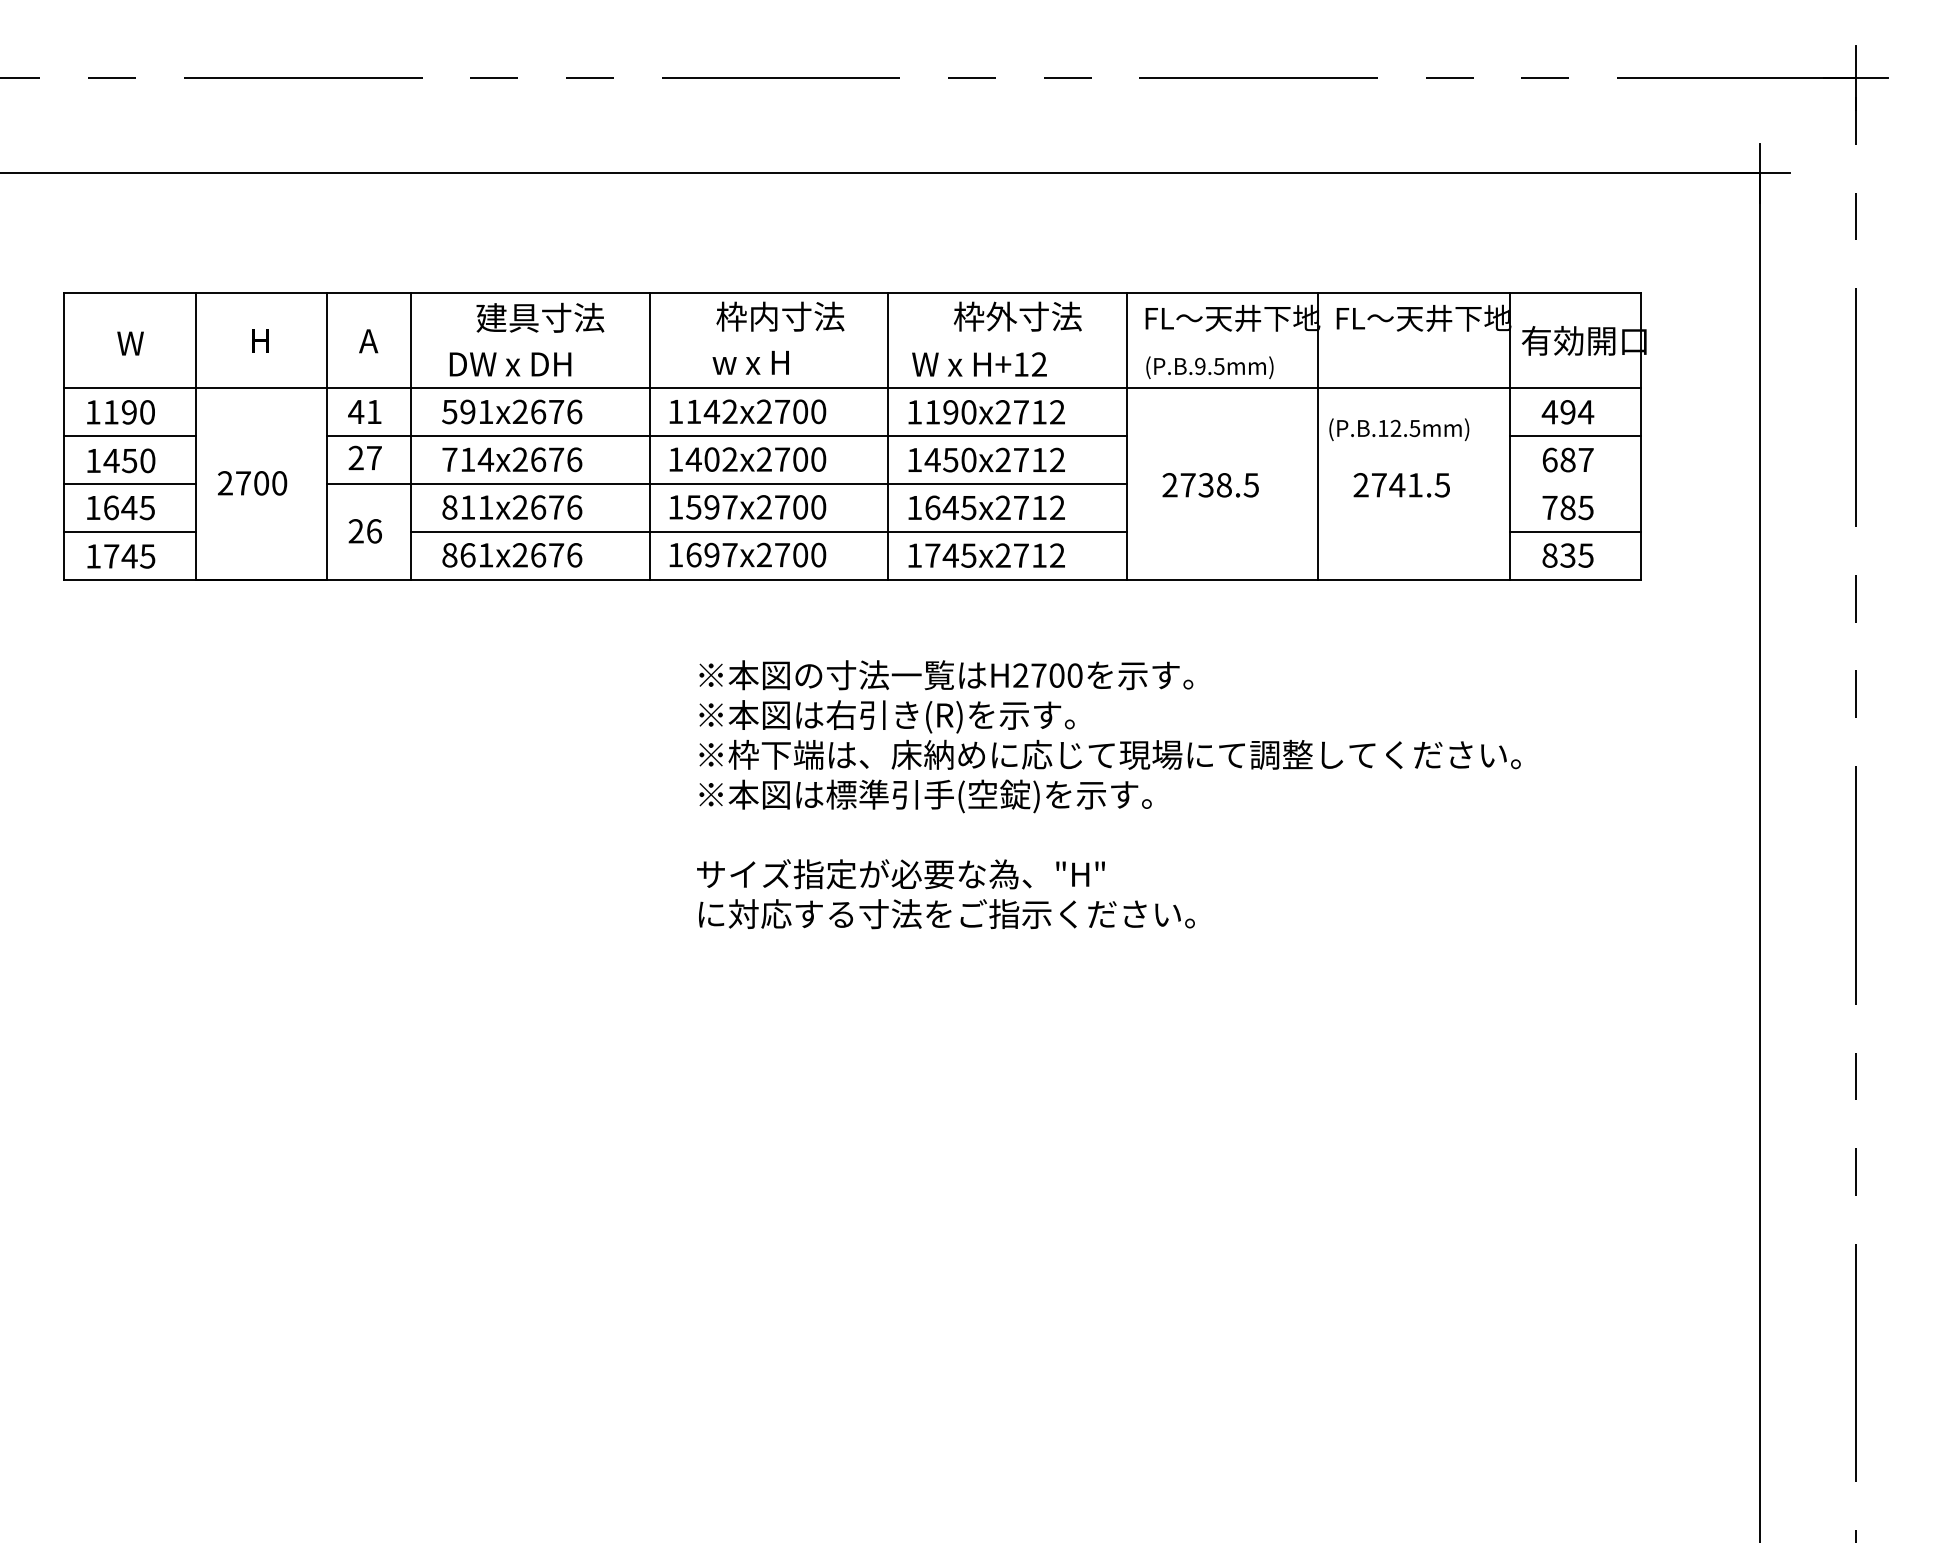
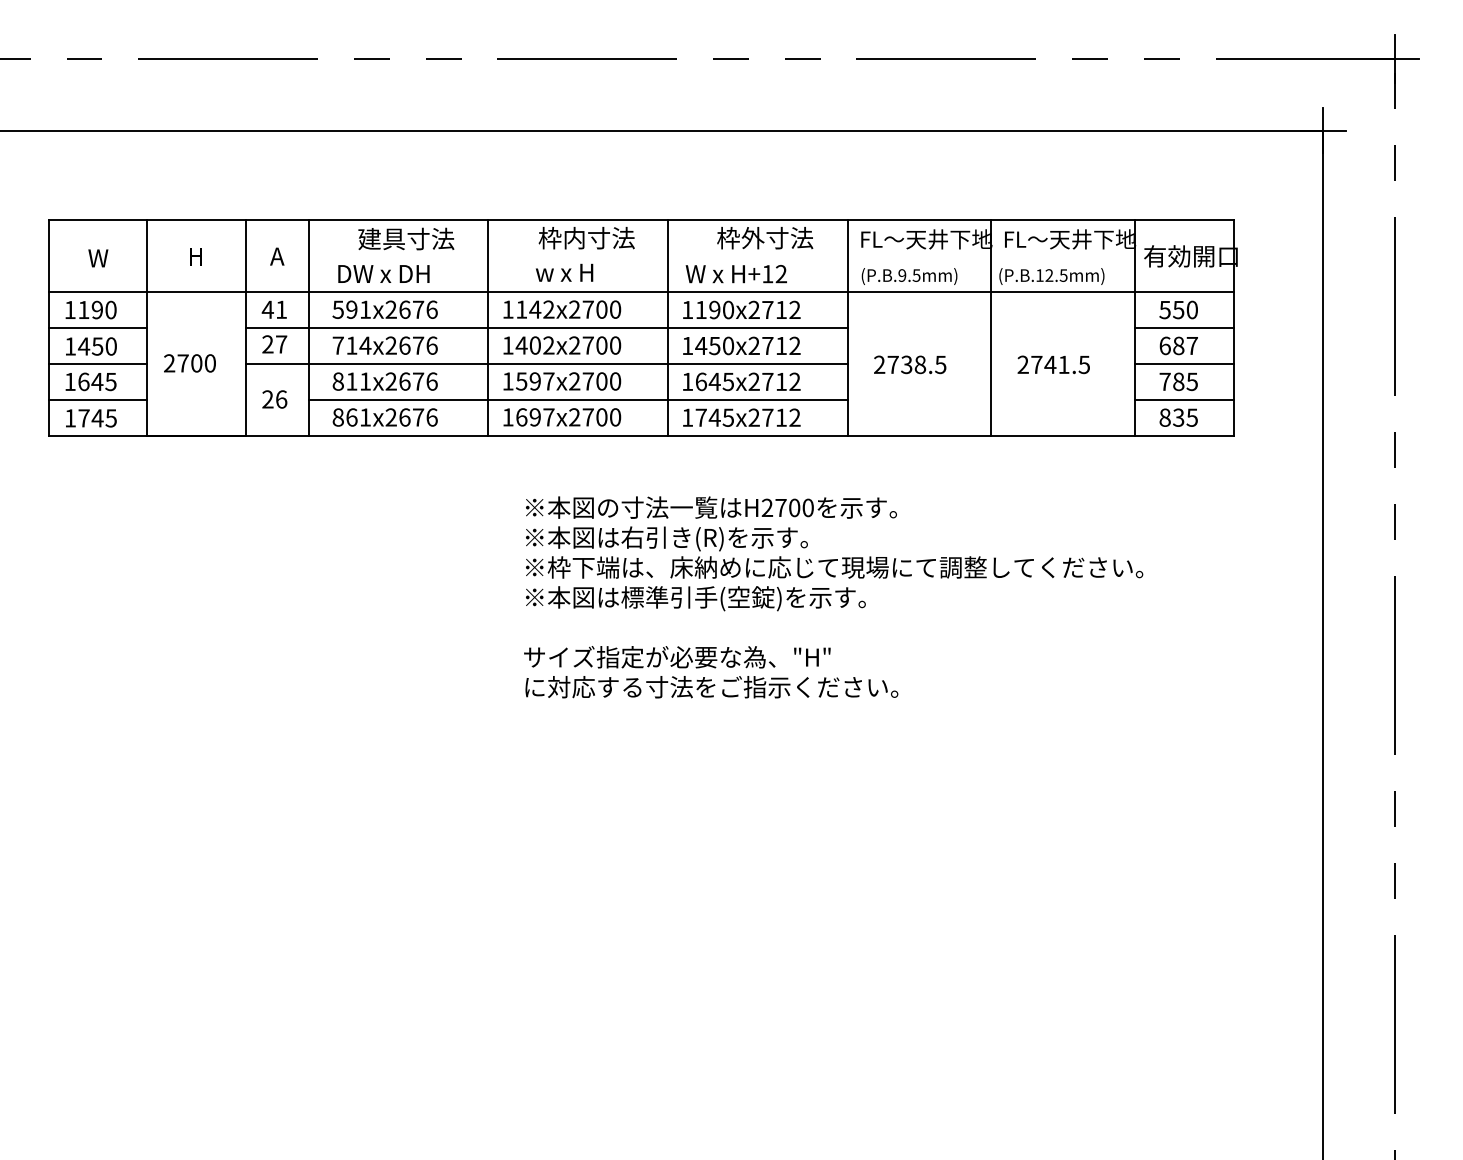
text: (1567, 412) -> (1178, 310), 494 -> 550
text: (1399, 429) -> (1052, 276), moved
line: (1574, 483) -> (1183, 363), added

